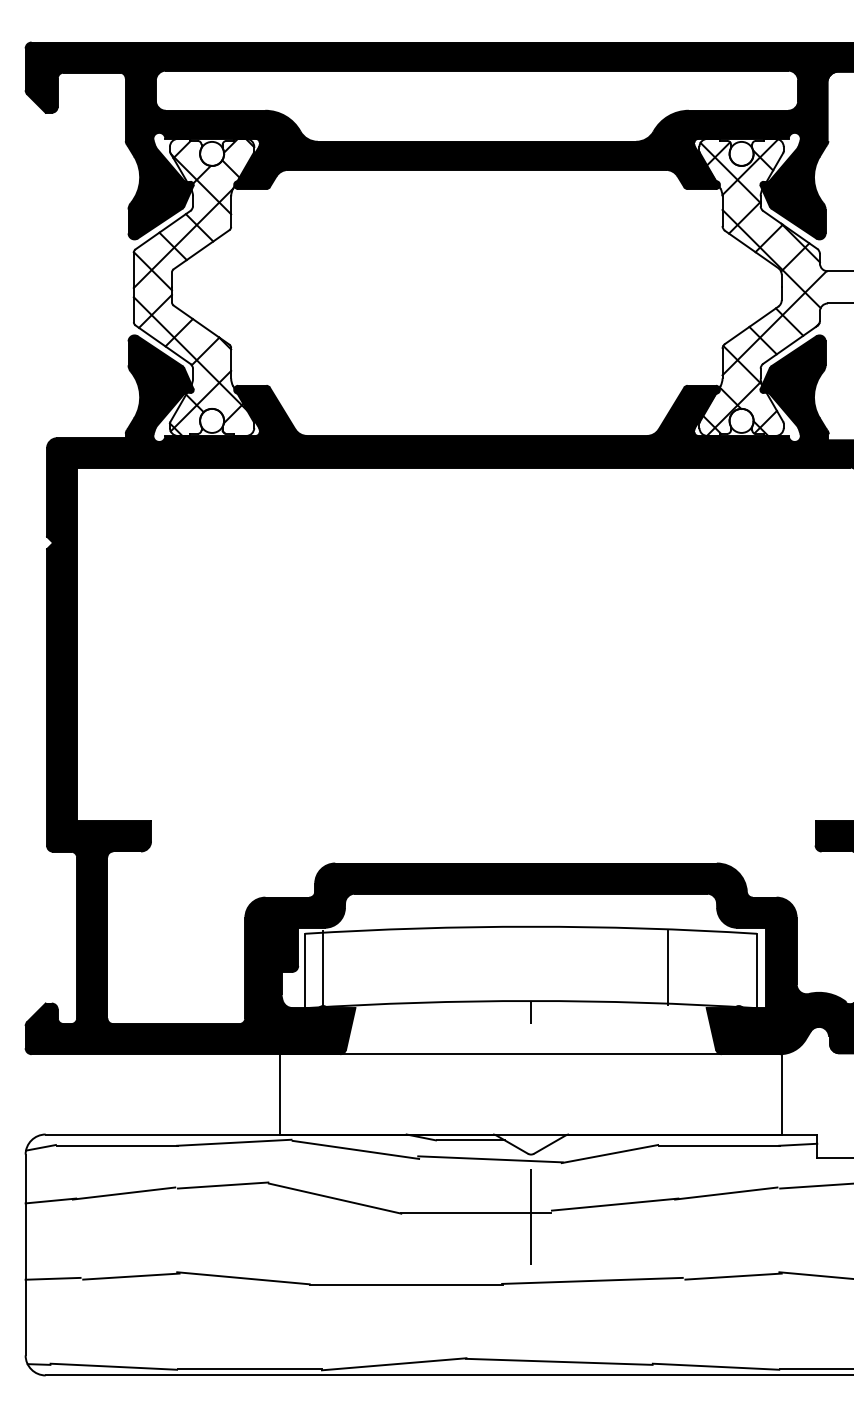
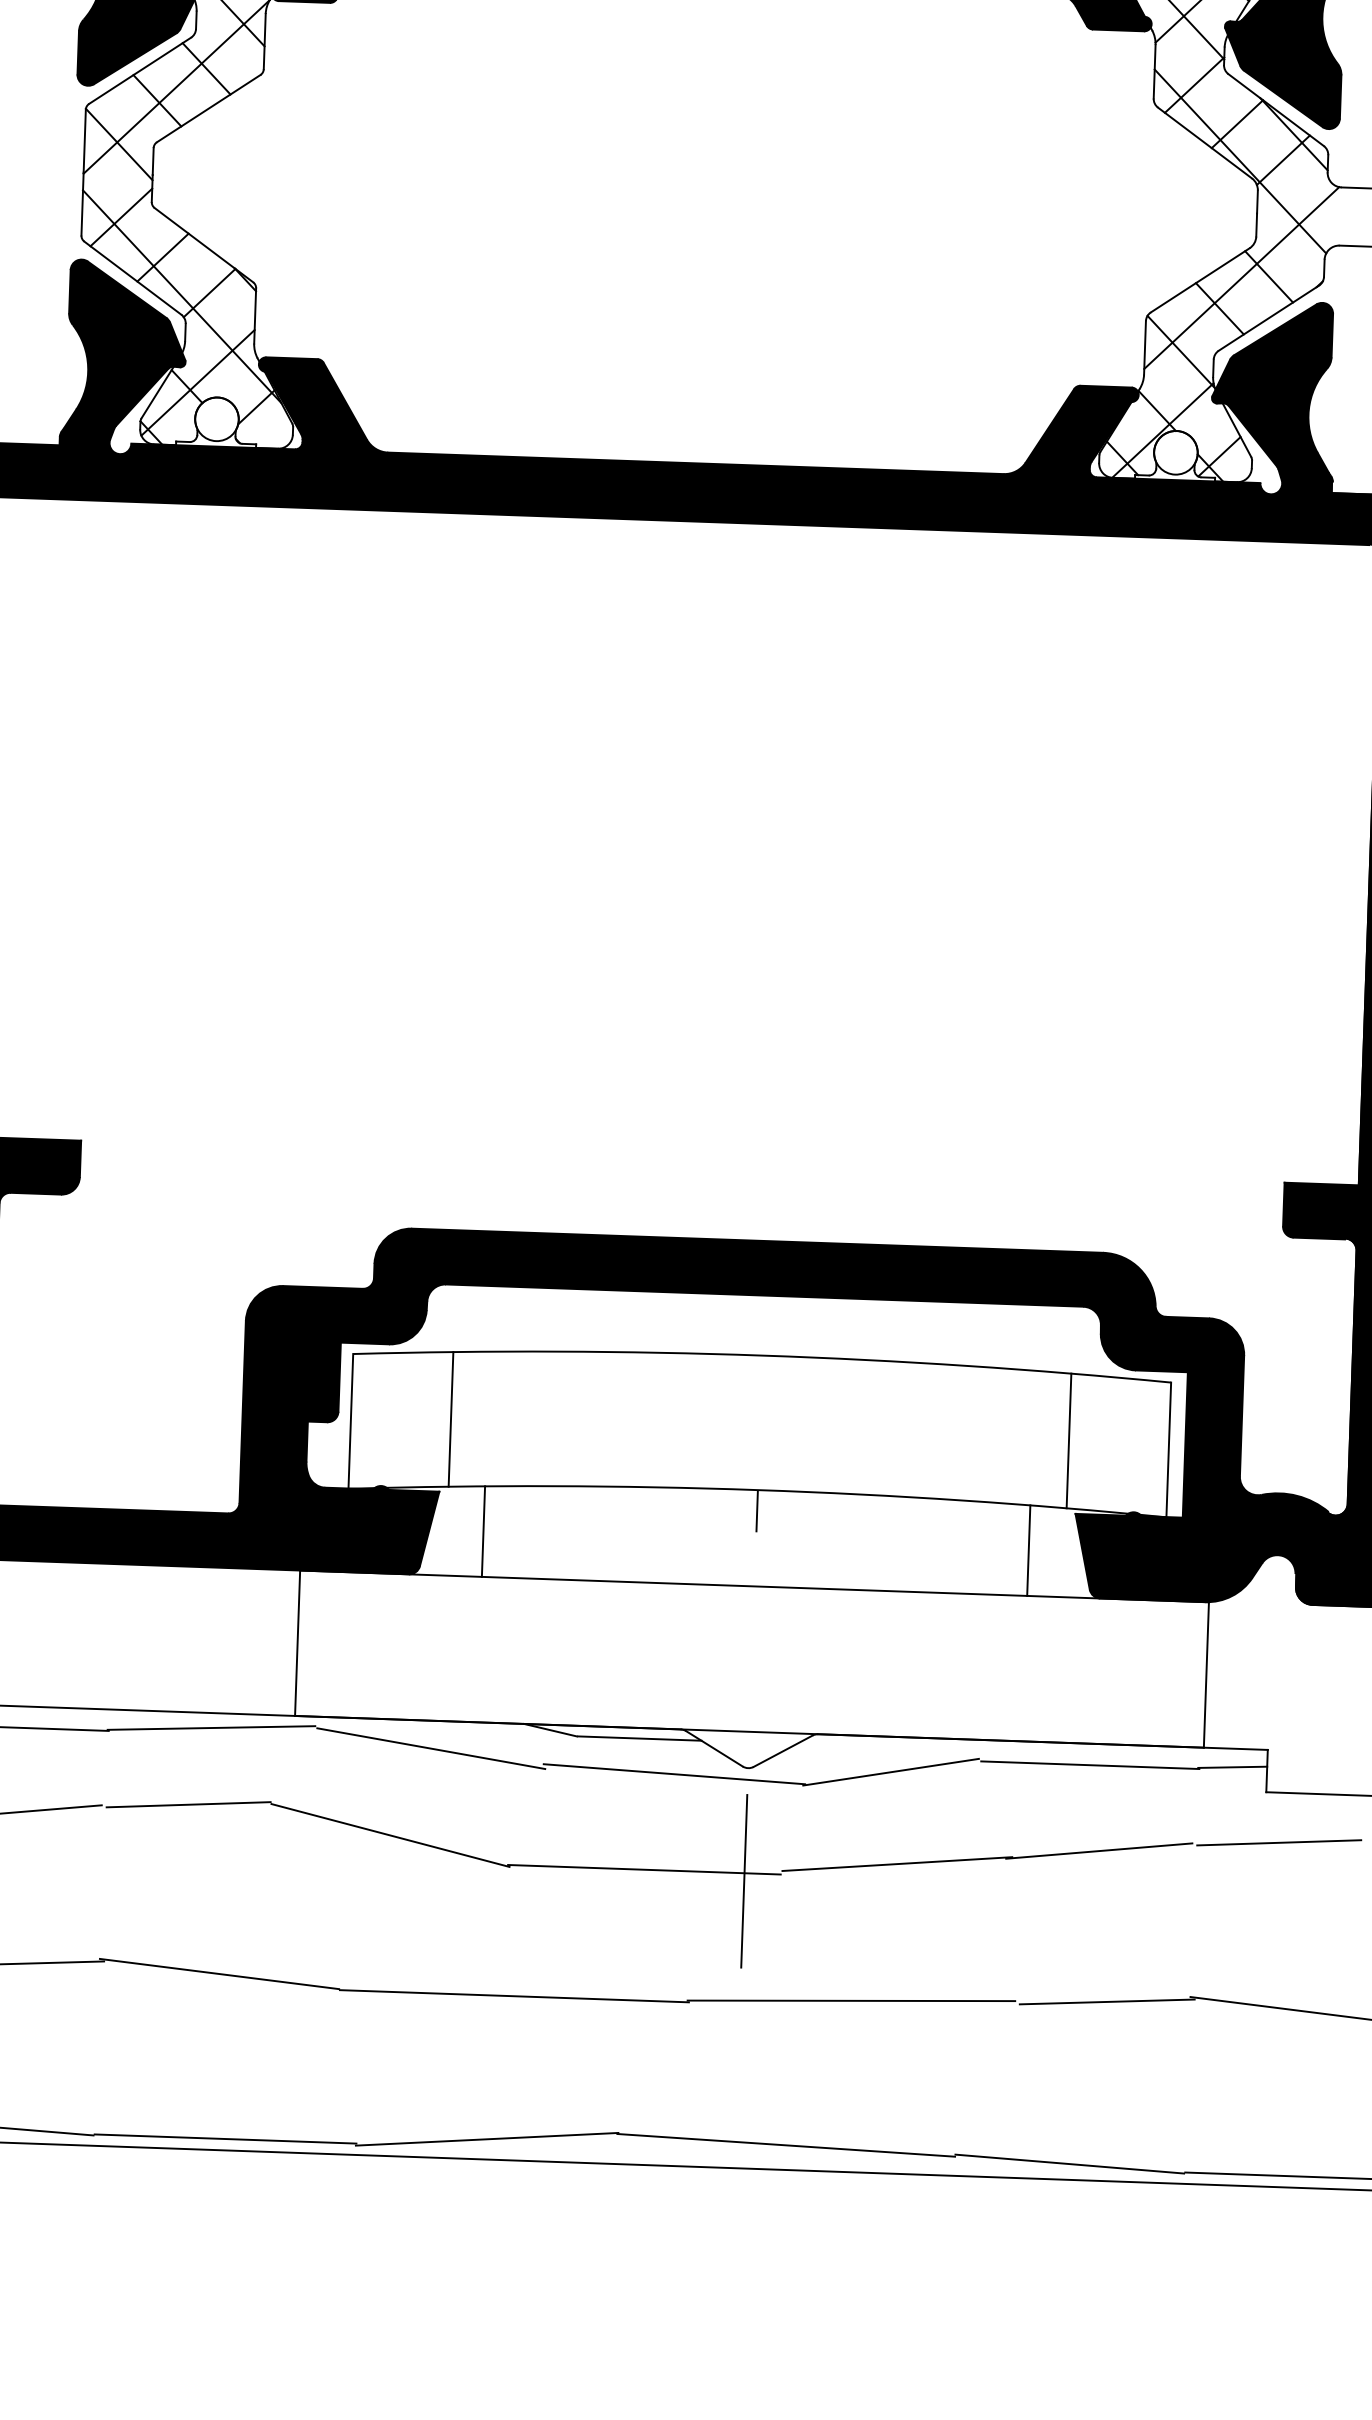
line: (323, 967) -> (451, 1418), moved
line: (667, 967) -> (1068, 1440), moved
line: (380, 1029) -> (483, 1532), added
line: (681, 1029) -> (1028, 1551), added

